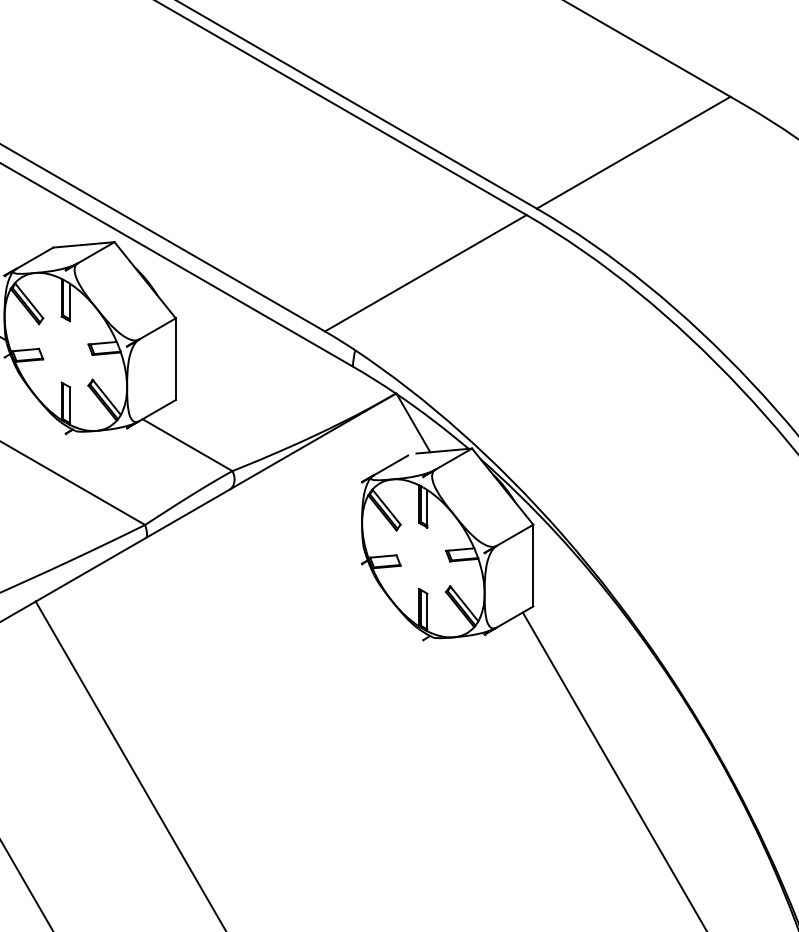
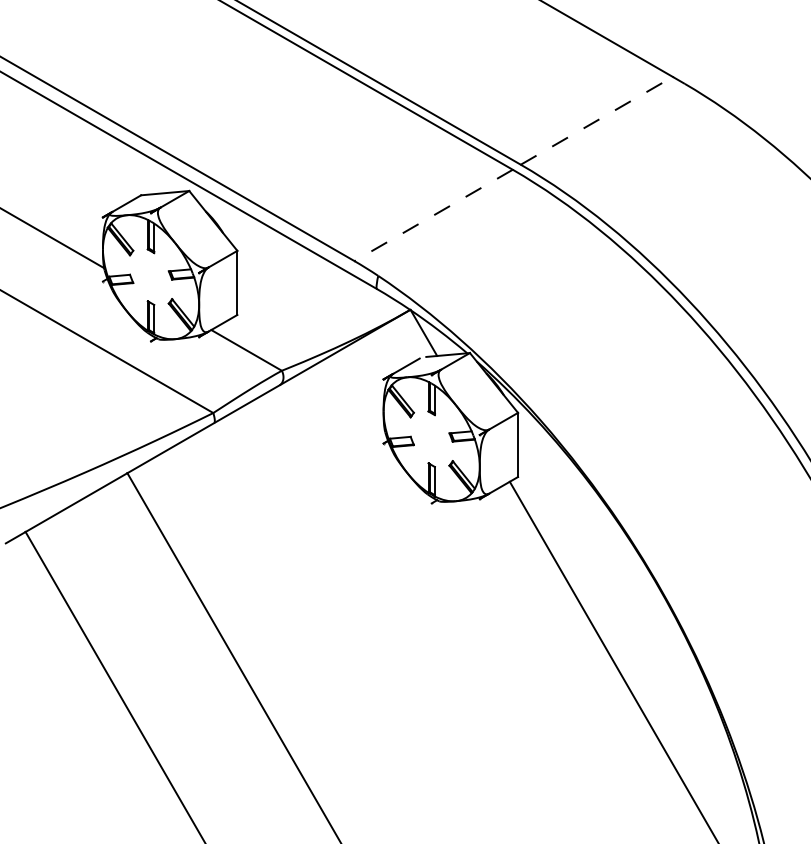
line: (633, 152) -> (596, 120), solid -> dashed
line: (425, 273) -> (433, 215), solid -> dashed

